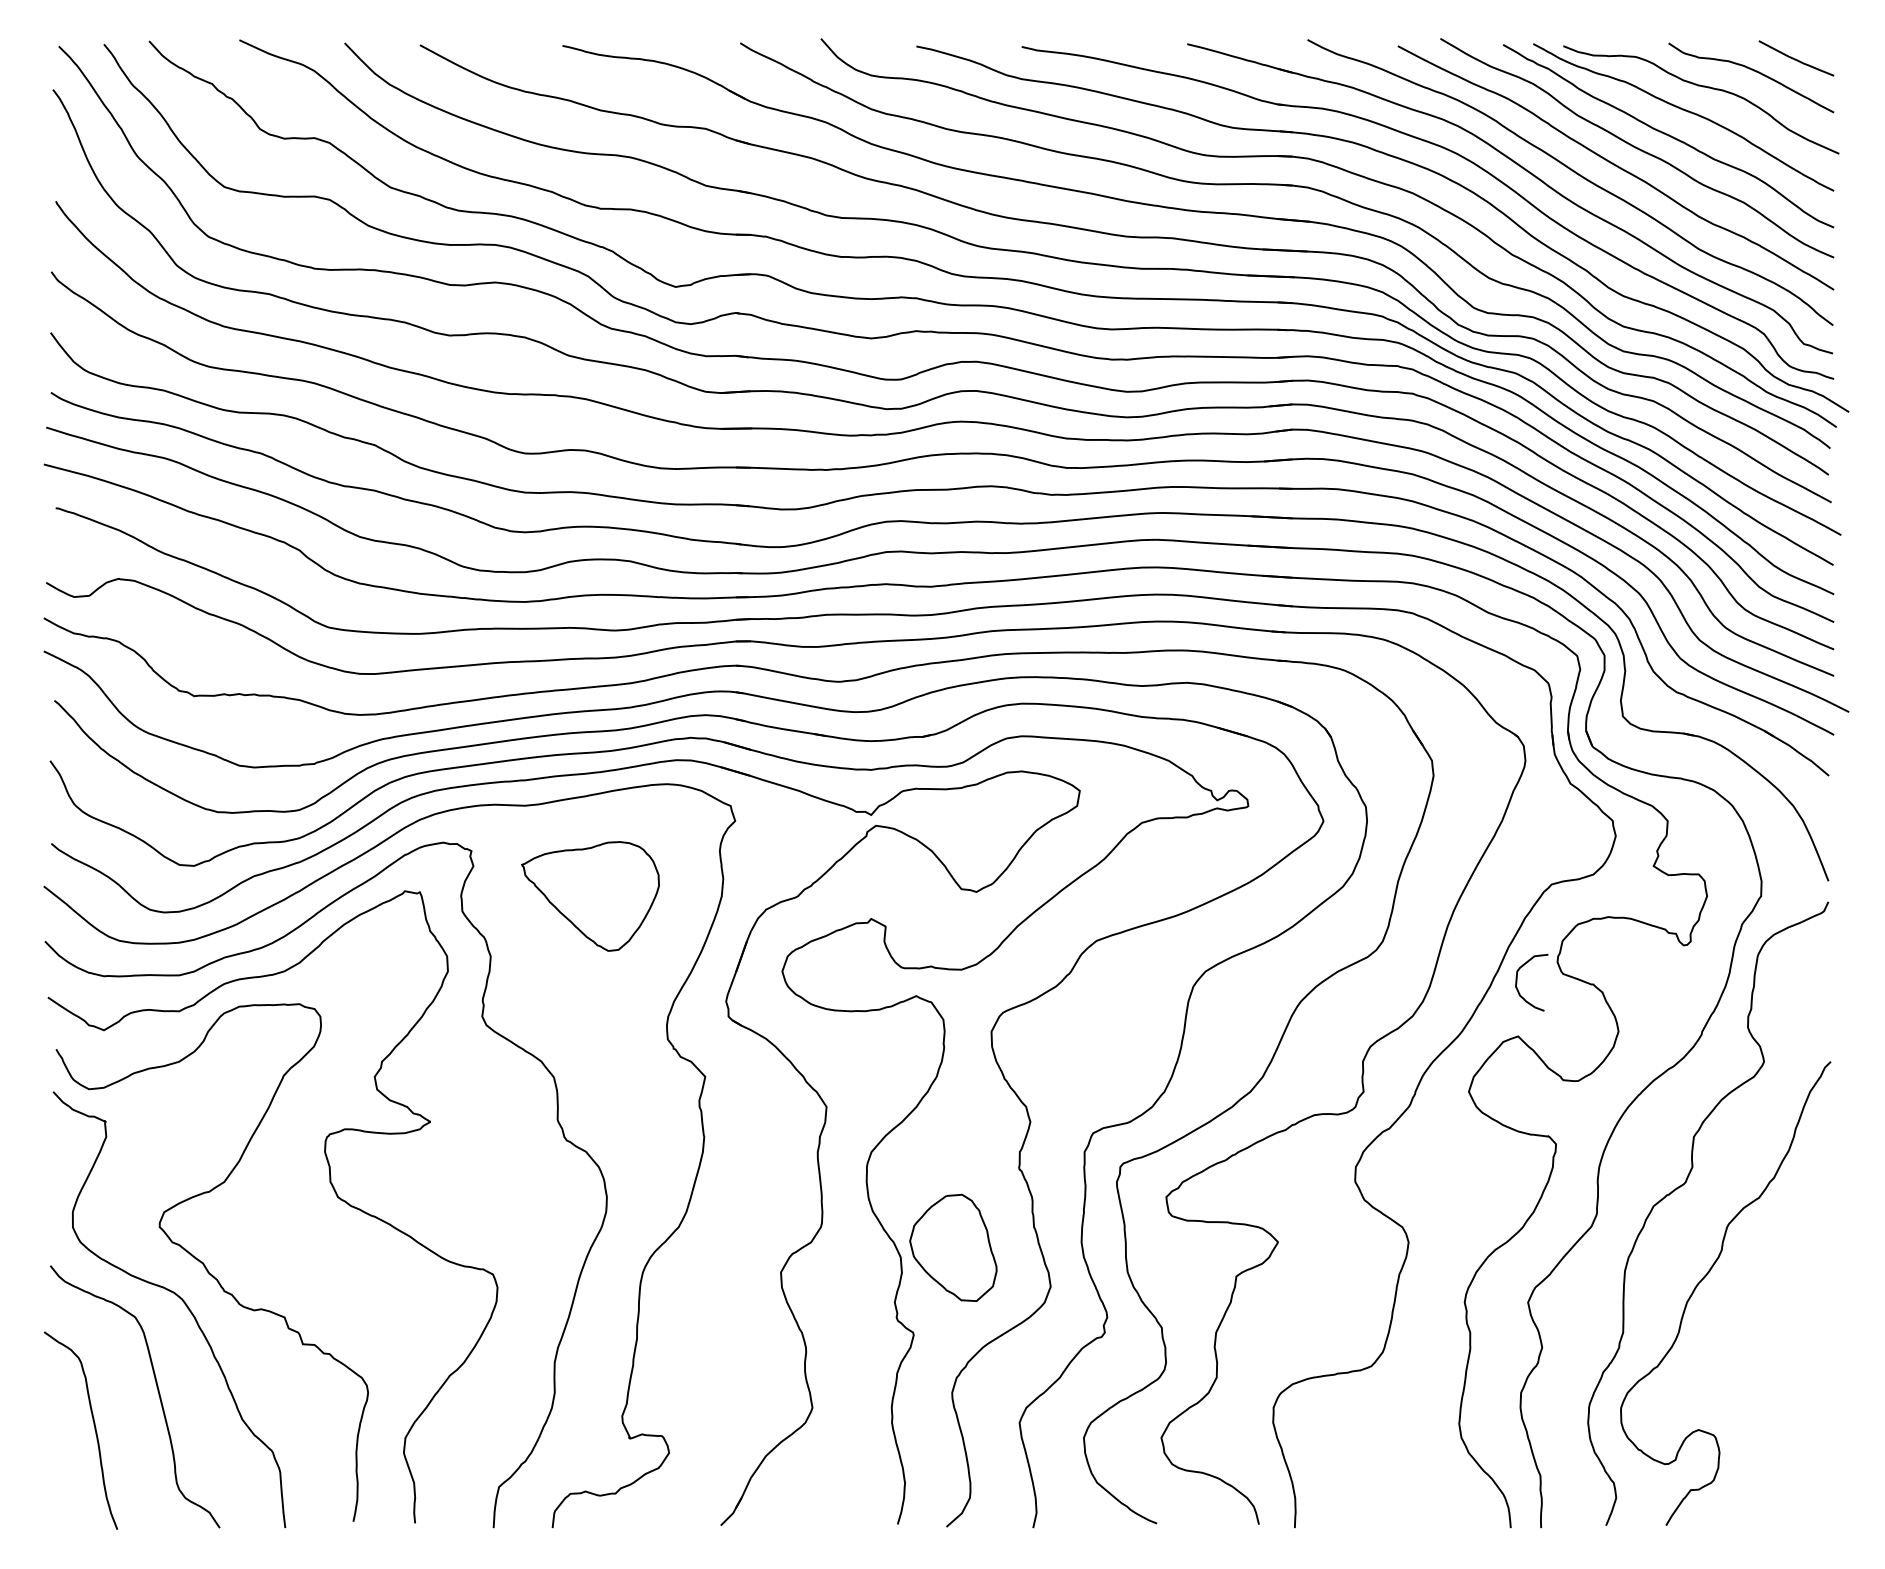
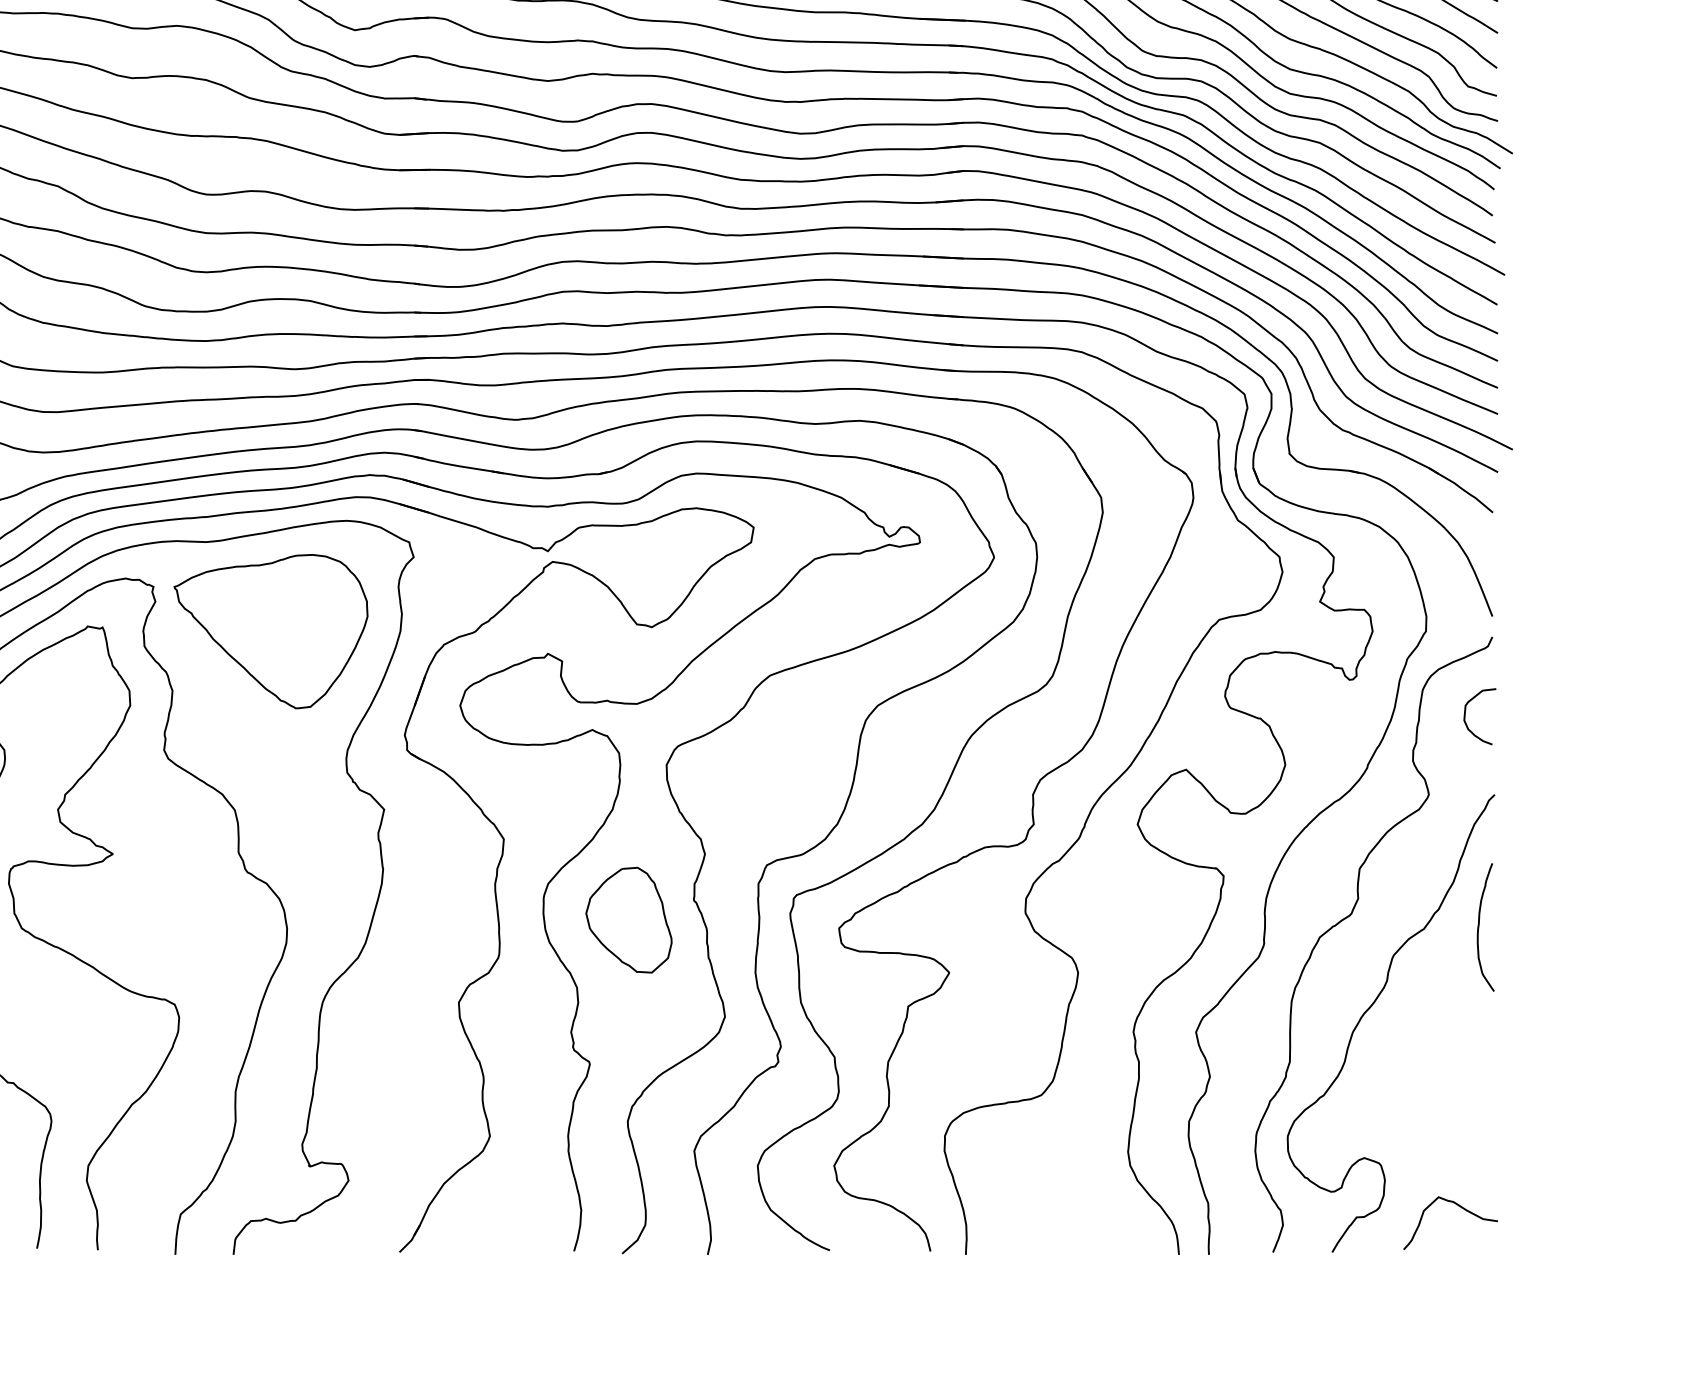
part: (590, 896) -> (270, 631), size x1.43
curve: (1517, 982) -> (1465, 716), moved
curve: (1815, 1196) -> (1479, 927), added
part: (953, 1247) -> (629, 919), moved
curve: (1794, 1479) -> (1458, 1206), added

